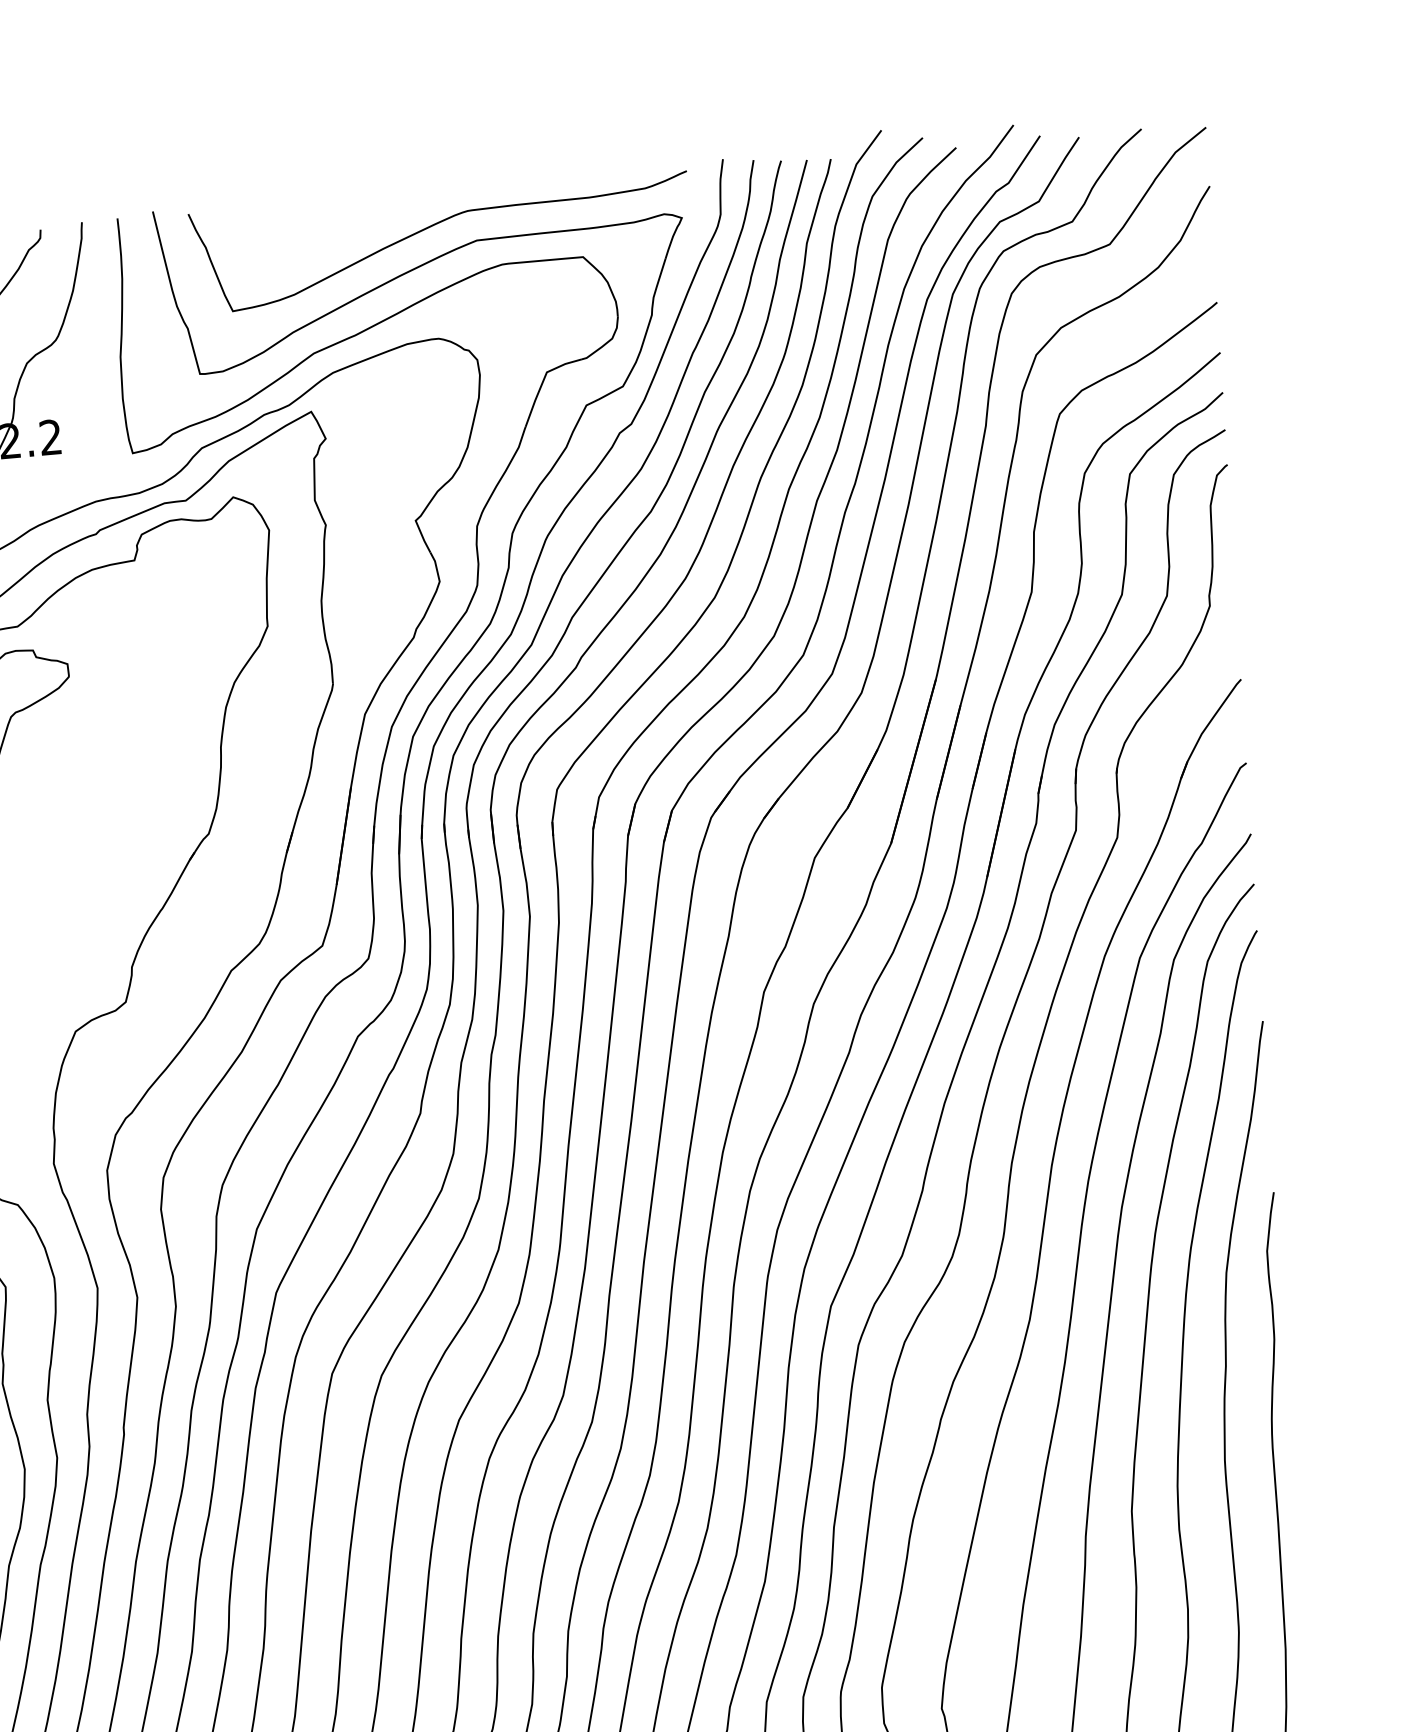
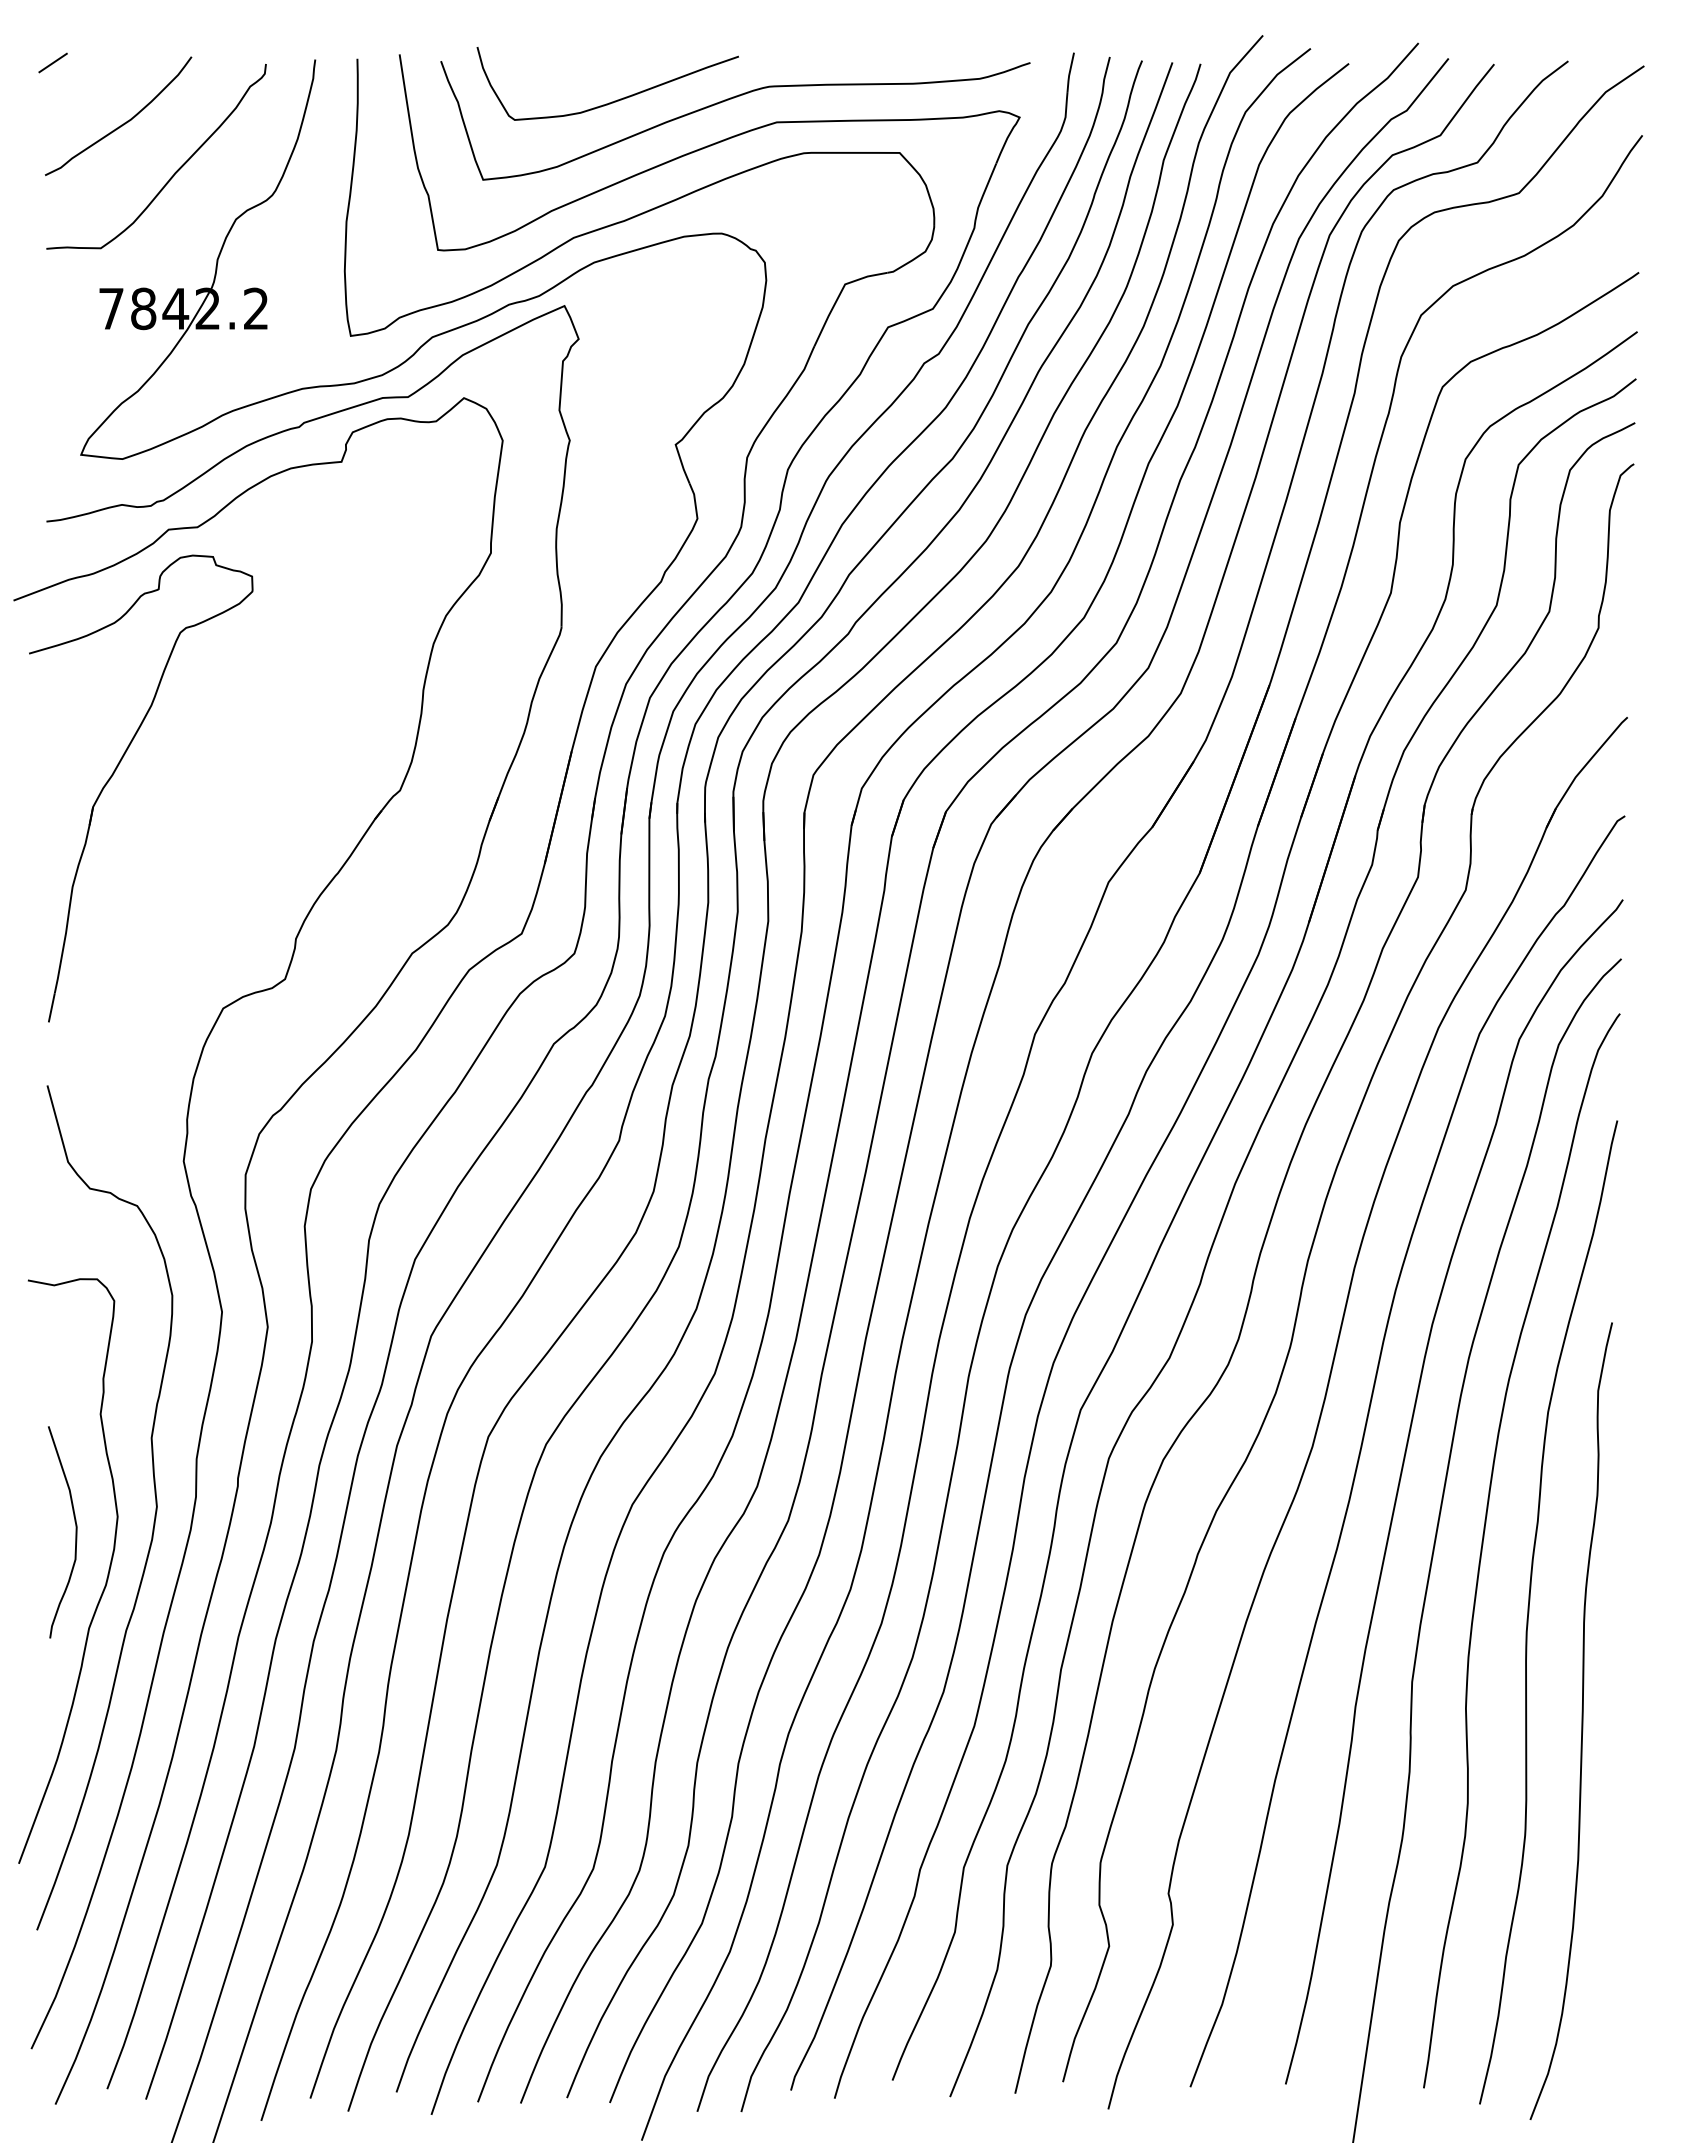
curve: (337, 234) -> (614, 100), added

